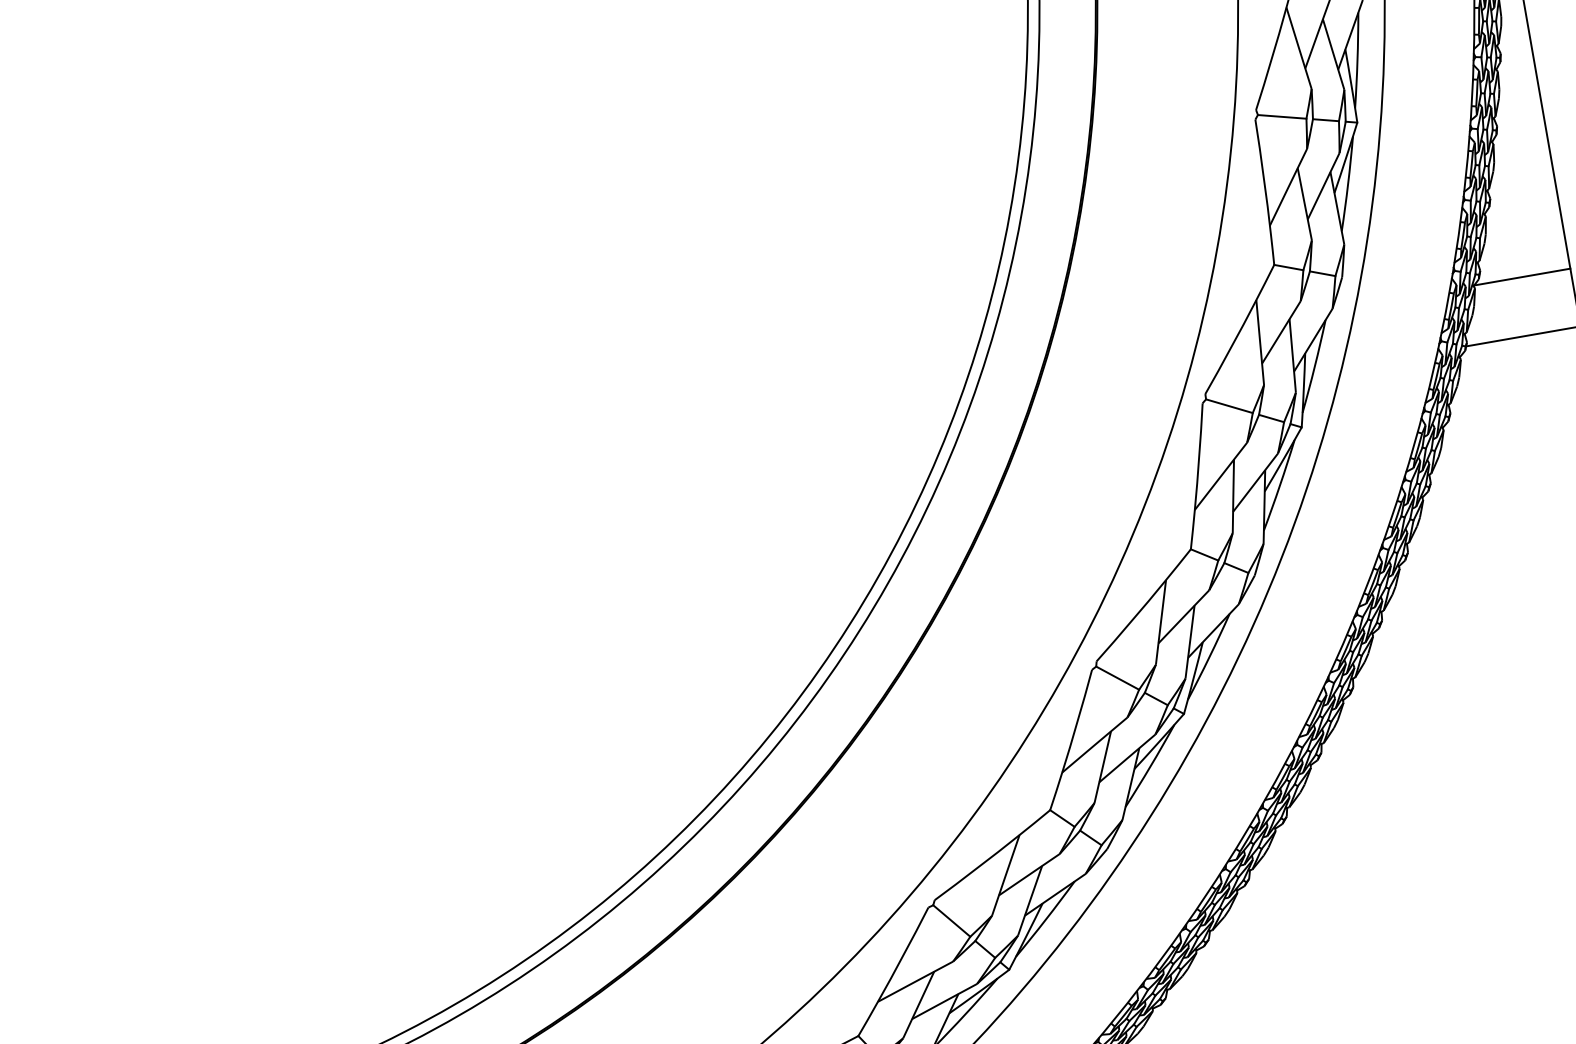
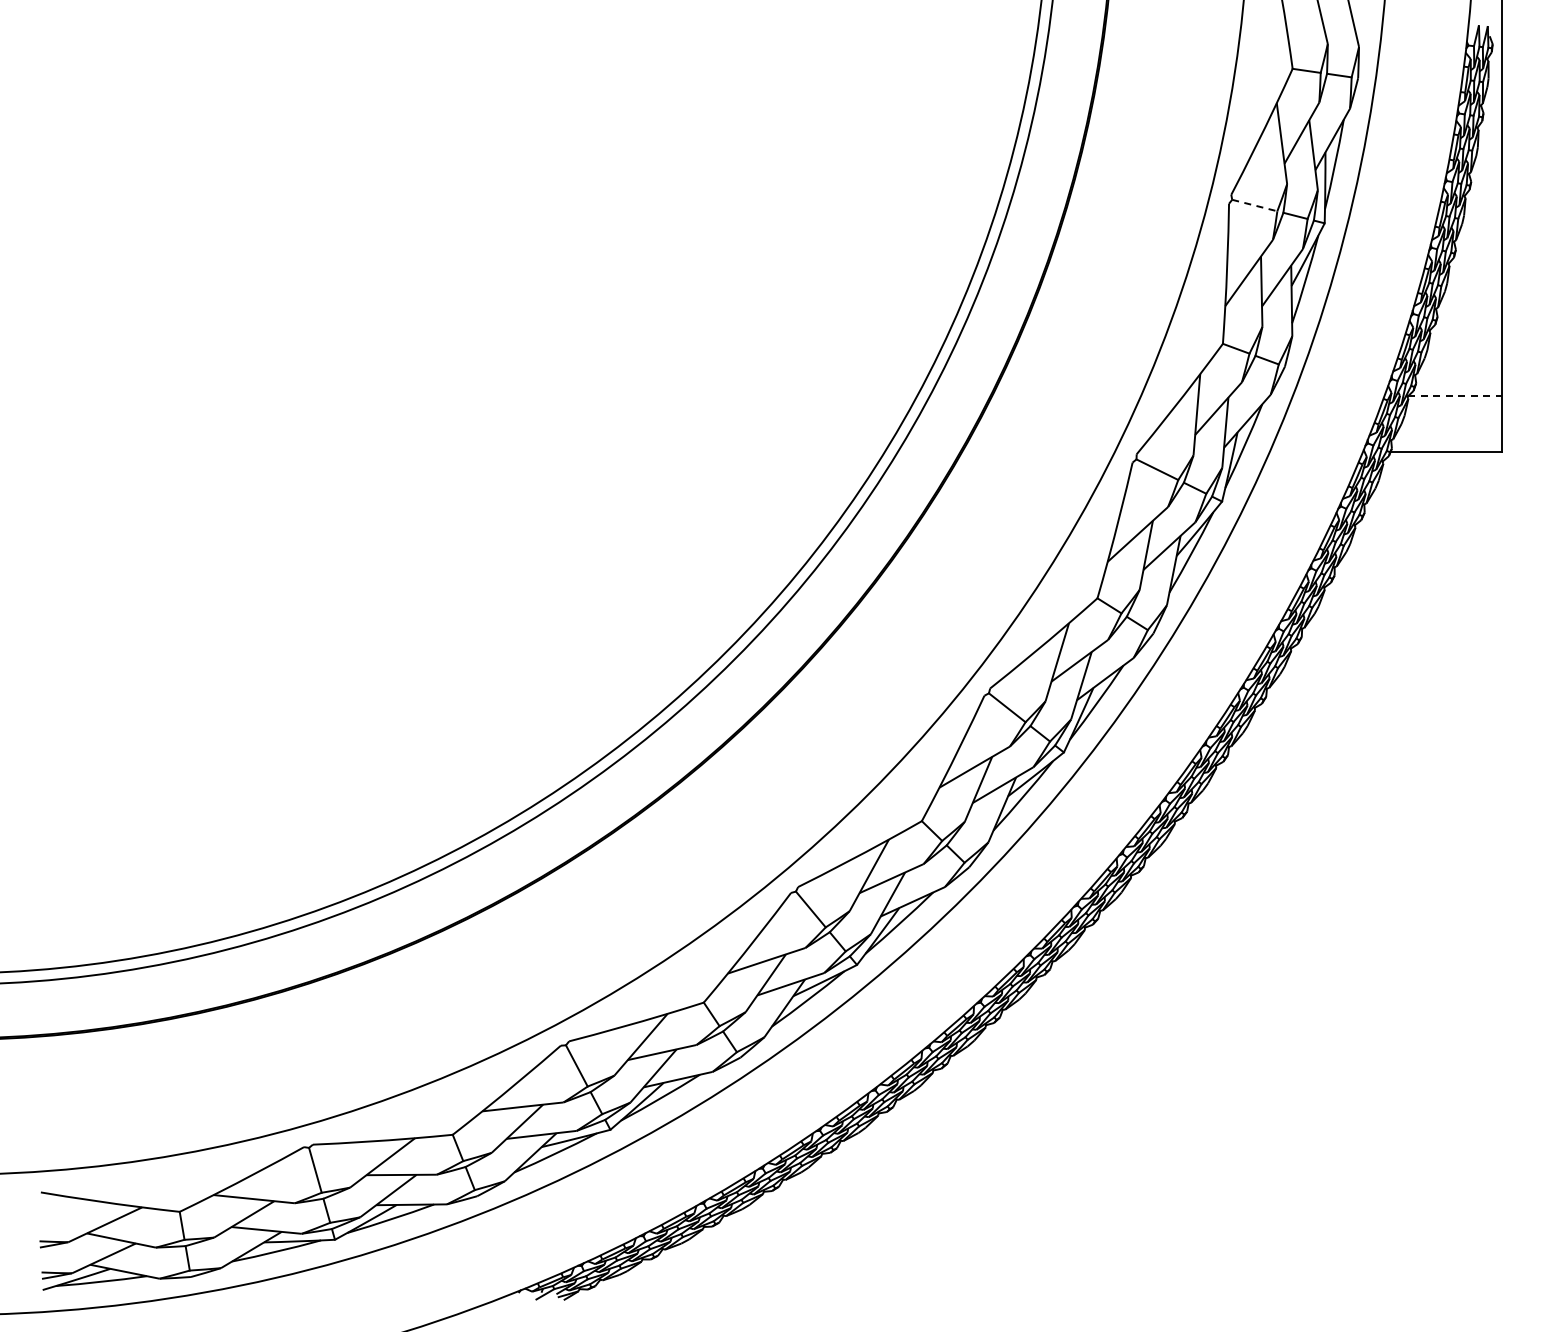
line: (1282, 116) -> (1255, 205), solid -> dashed
line: (1522, 277) -> (1454, 396), solid -> dashed

